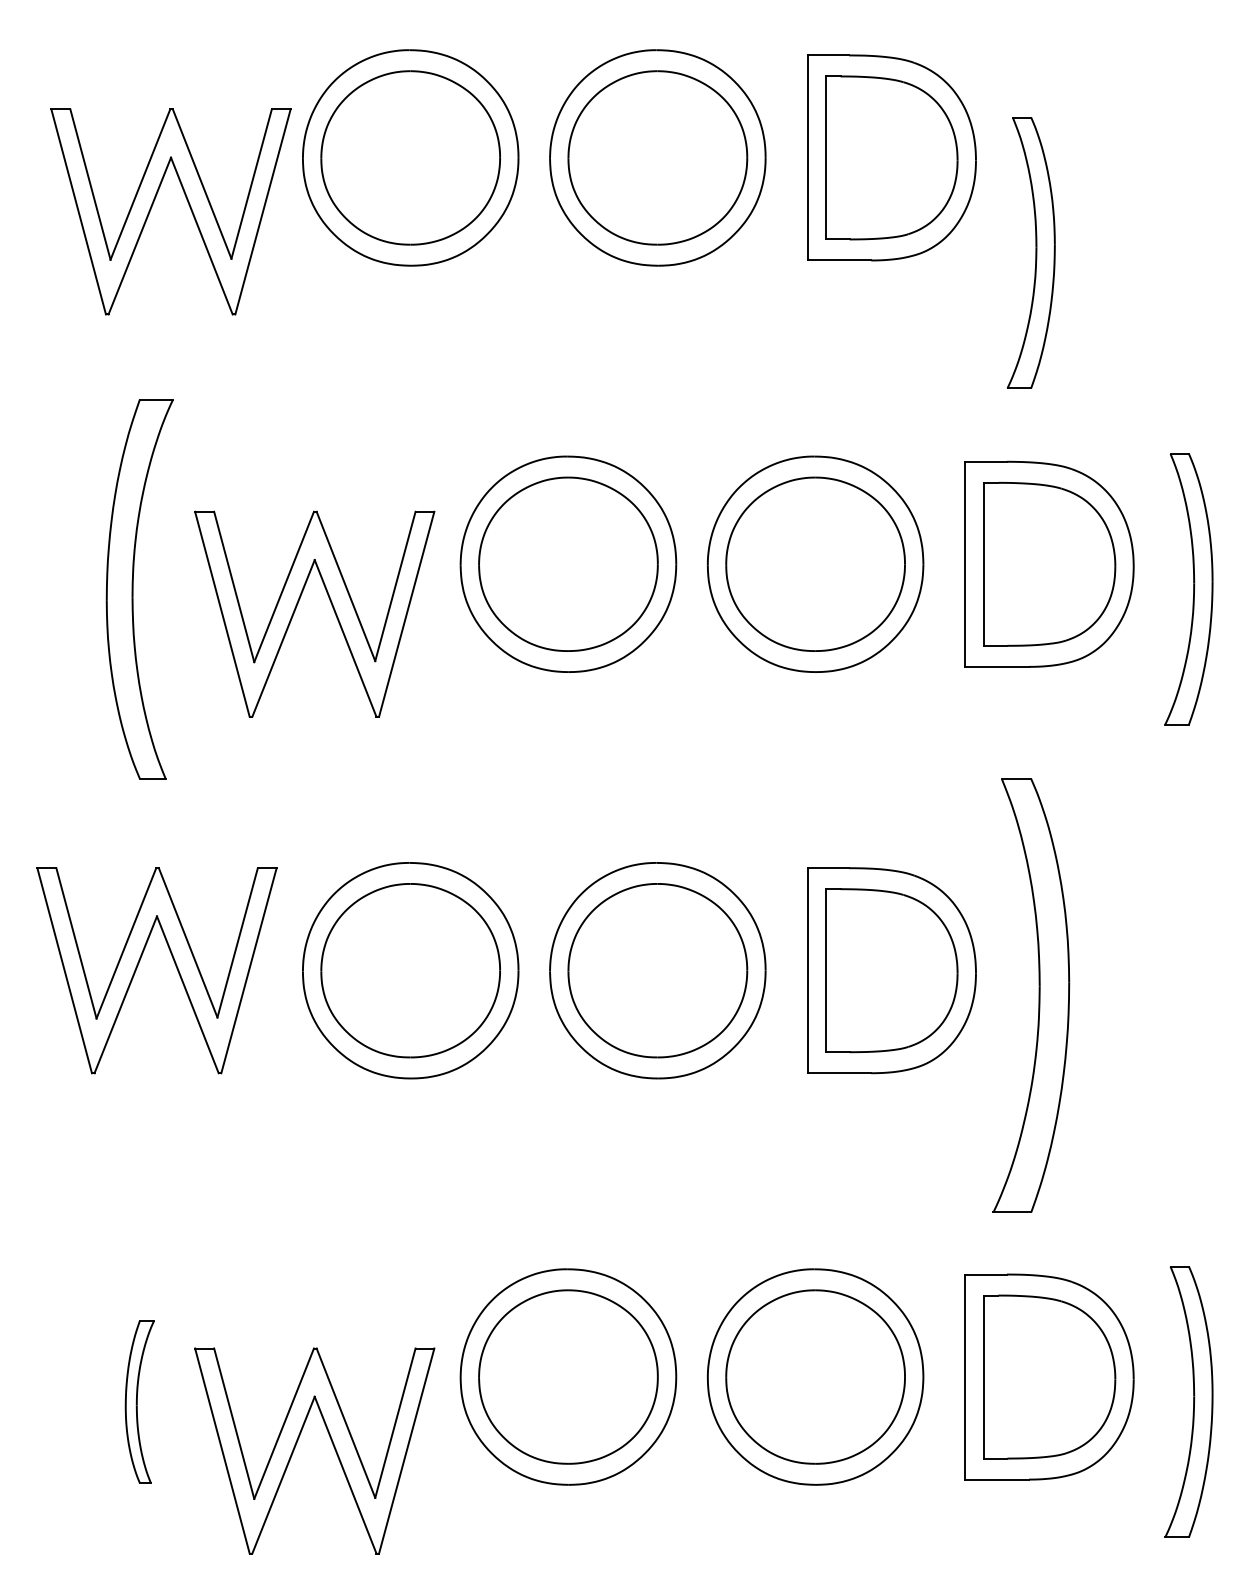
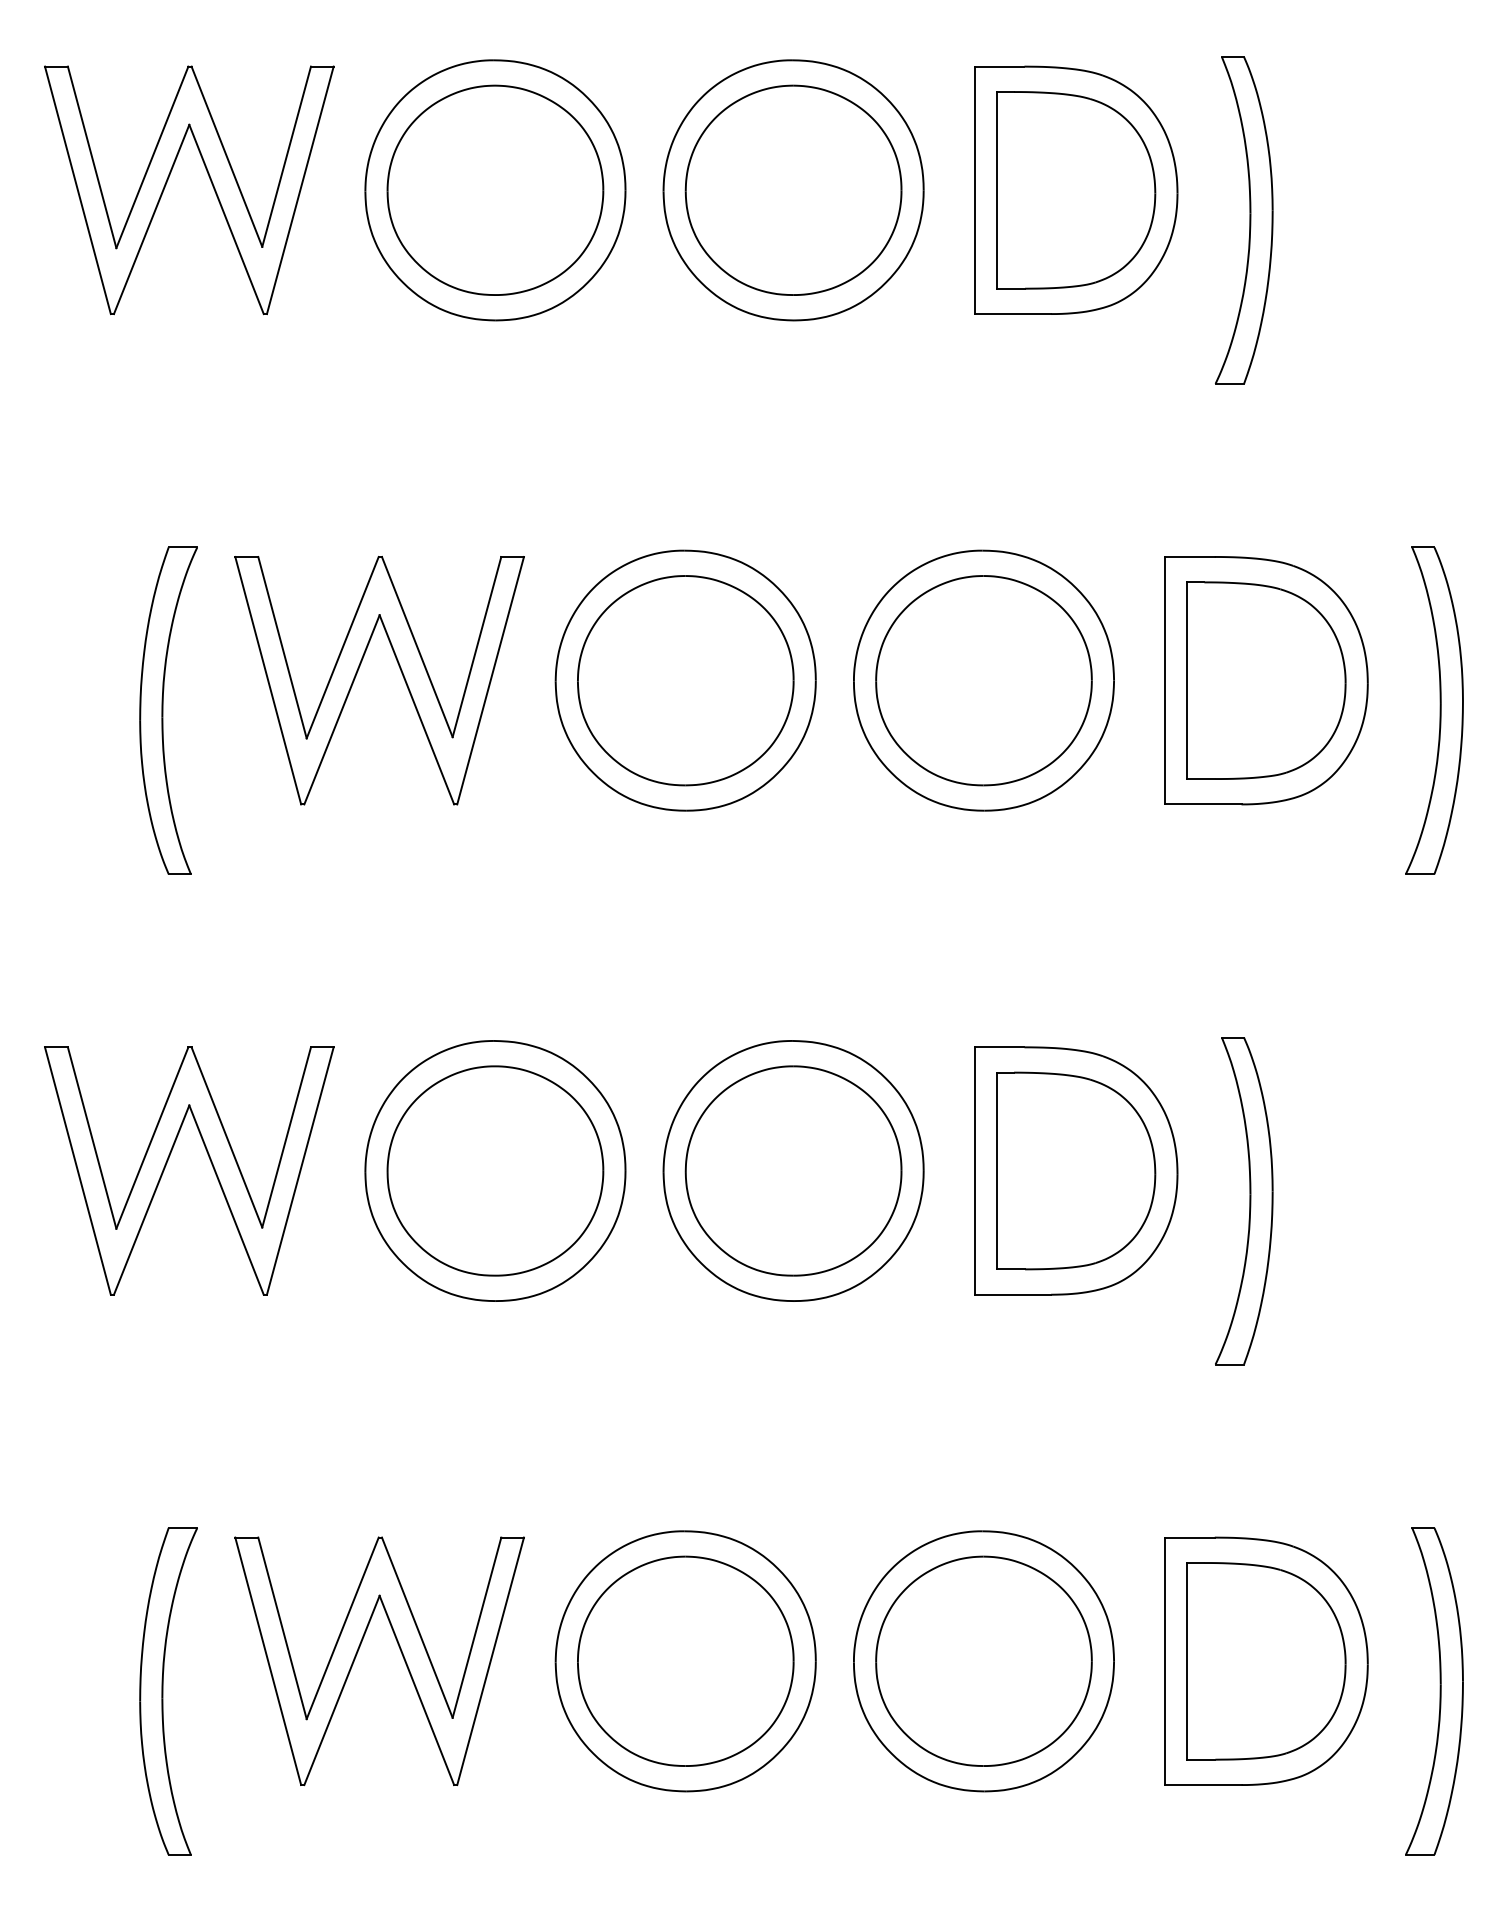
part: (154, 202) -> (169, 178), moved
part: (1030, 252) -> (1243, 219), moved
part: (139, 589) -> (168, 711), size x0.71
part: (297, 606) -> (358, 671), moved
part: (1030, 995) -> (1243, 1200), size x0.62
part: (139, 1401) -> (168, 1690), size x1.67
part: (297, 1443) -> (358, 1652), moved

